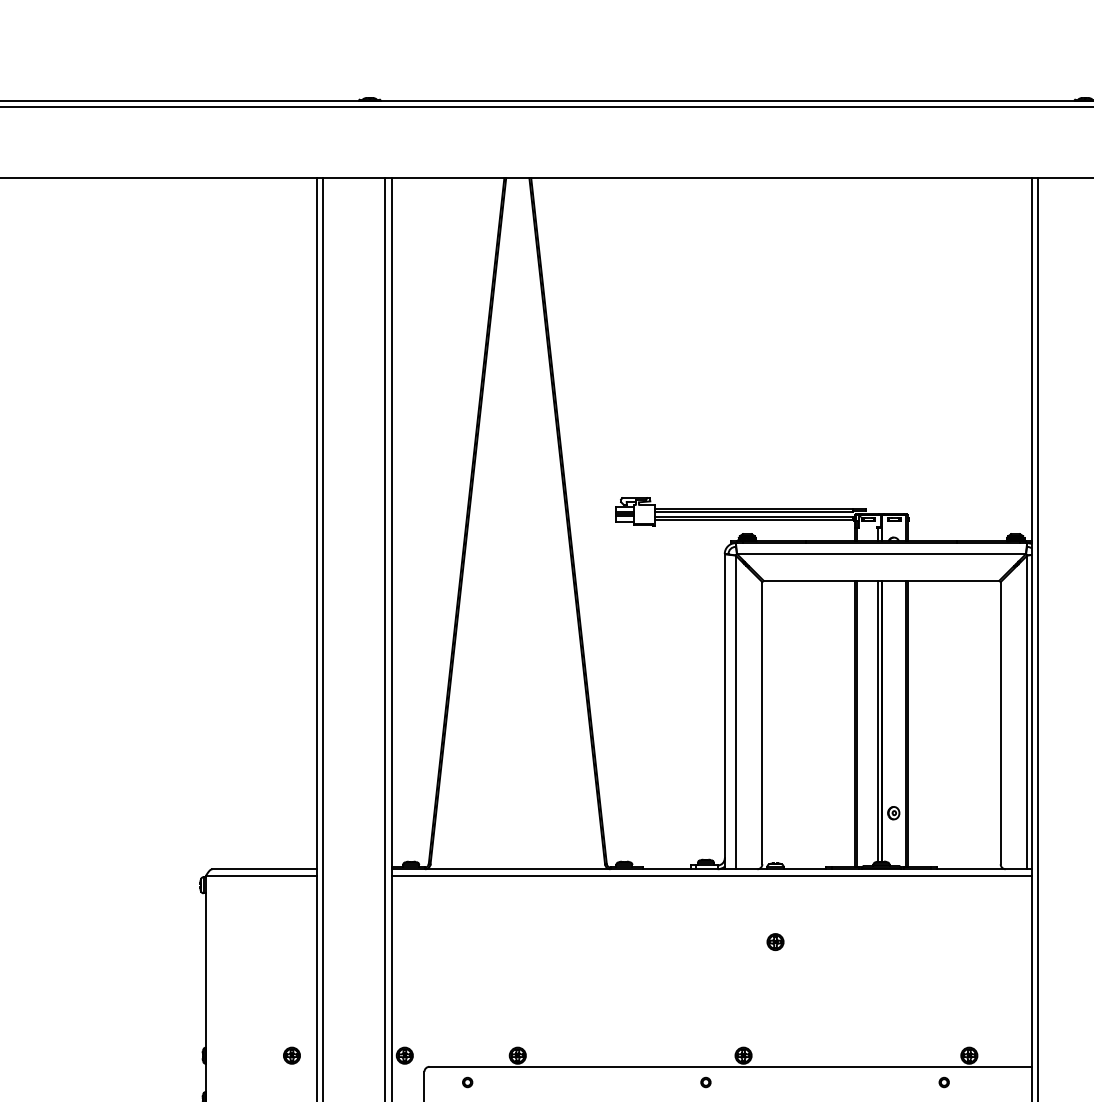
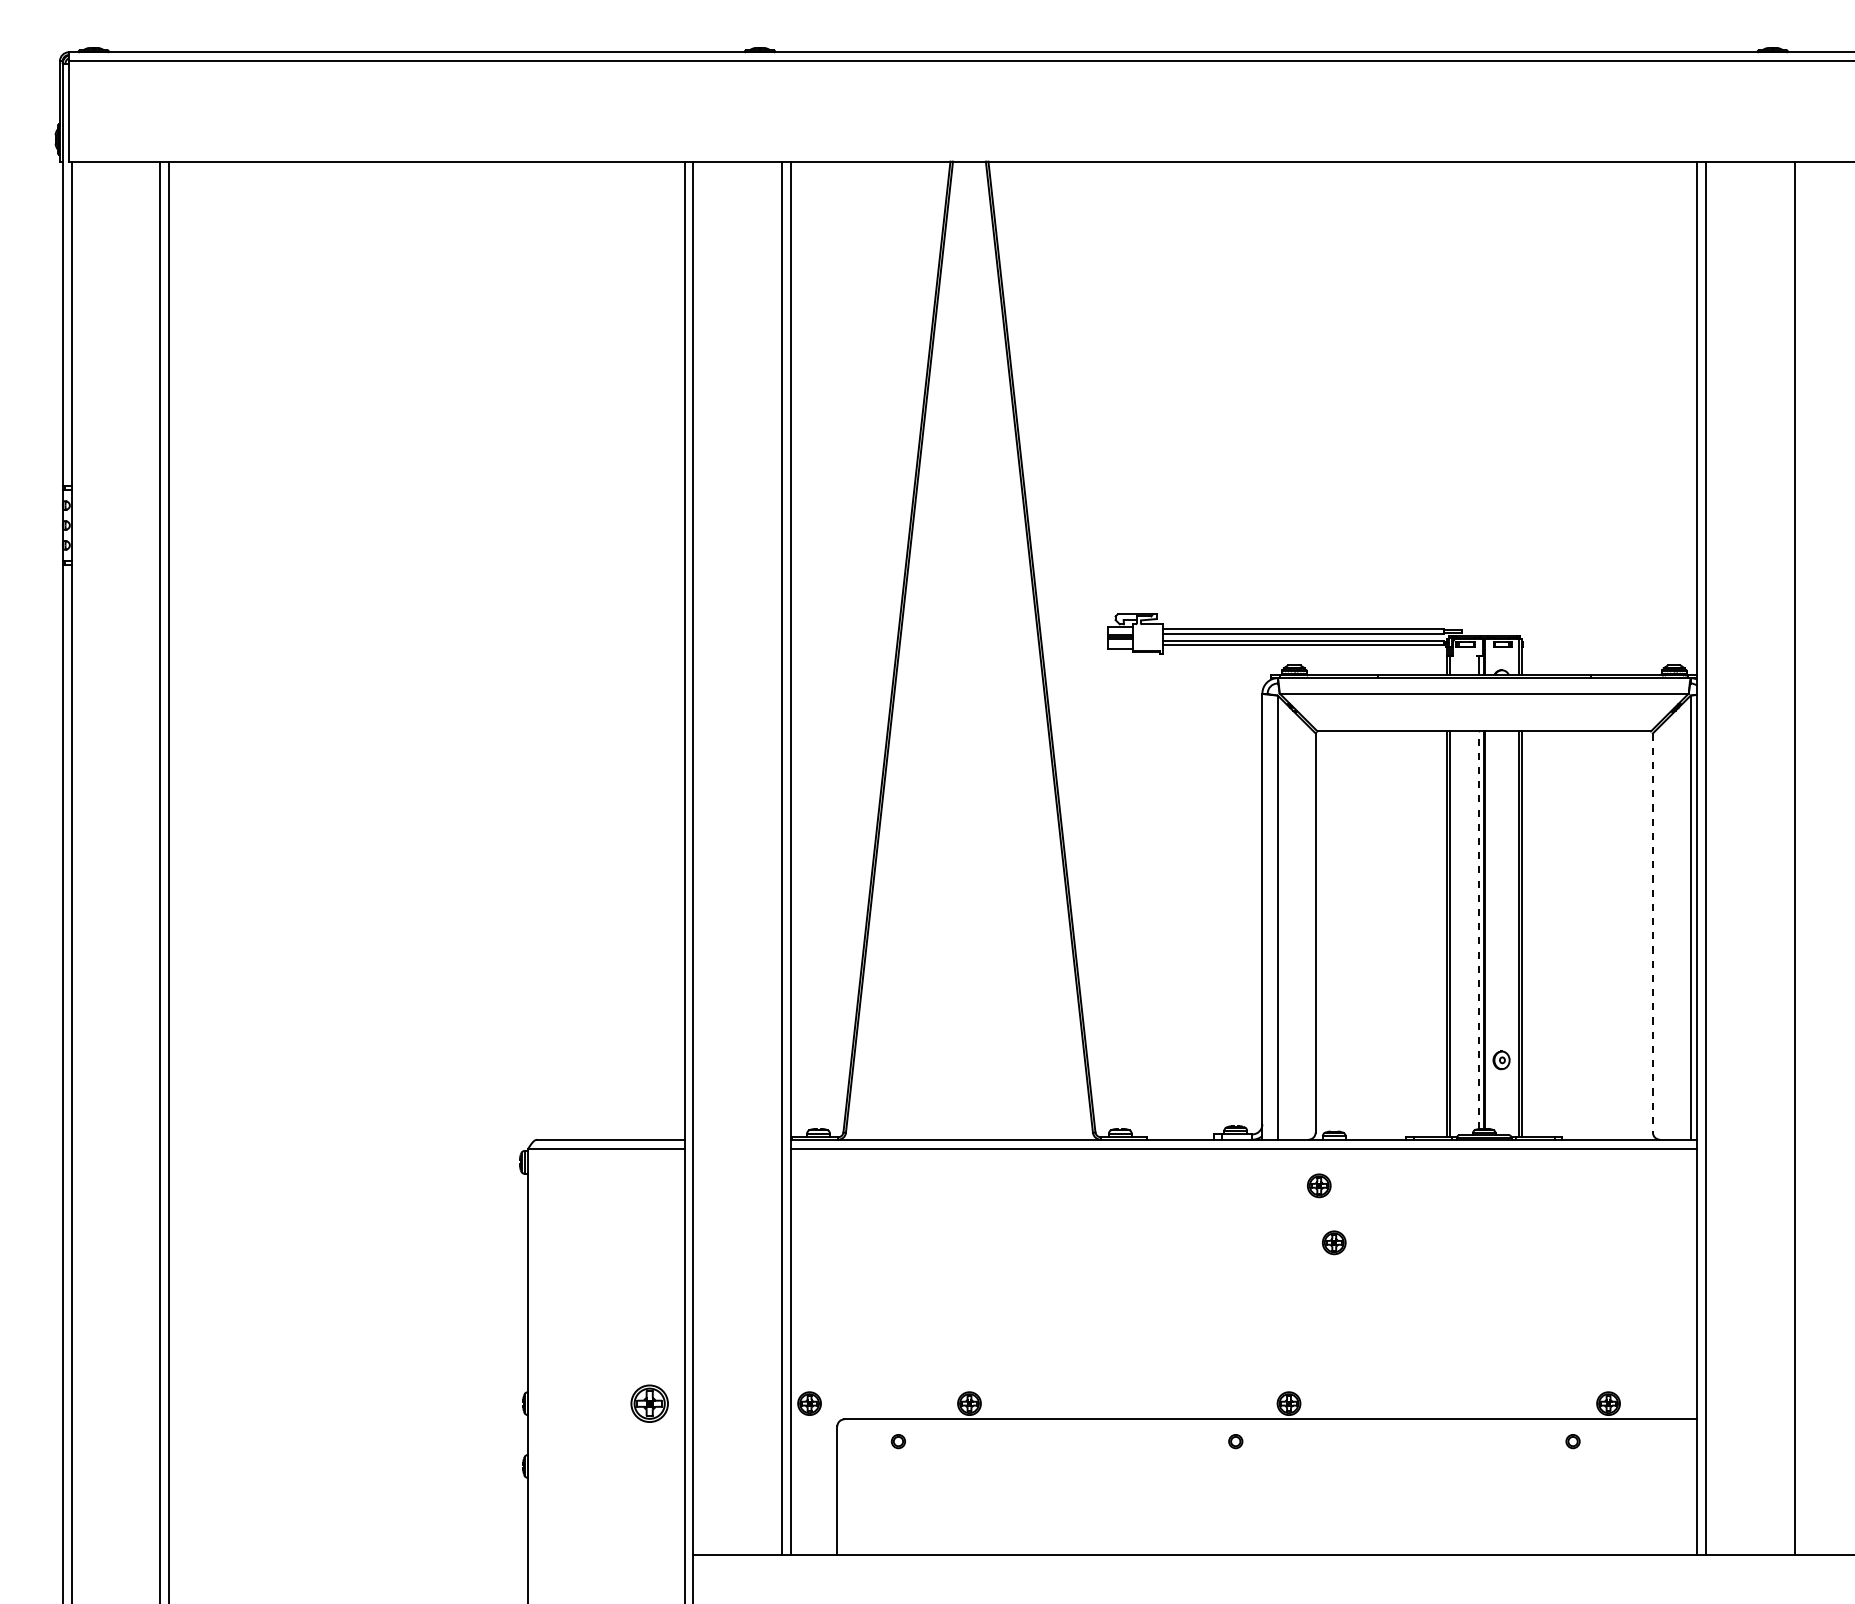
line: (878, 721) -> (1479, 930), solid -> dashed
line: (1000, 723) -> (1652, 933), solid -> dashed
part: (765, 901) -> (1319, 1185), added
part: (291, 1055) -> (649, 1403), size x1.6

